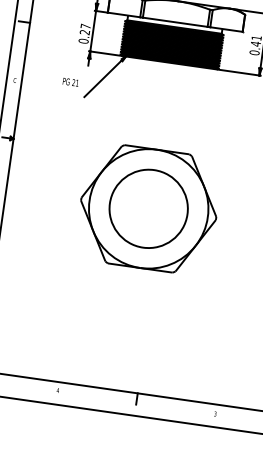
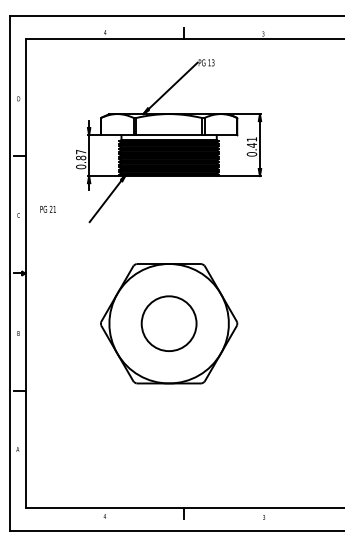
text: (85, 31) -> (81, 157), 0.27 -> 0.87
text: (70, 81) -> (47, 208), moved
circle: (148, 208) -> (168, 323), size x0.7

